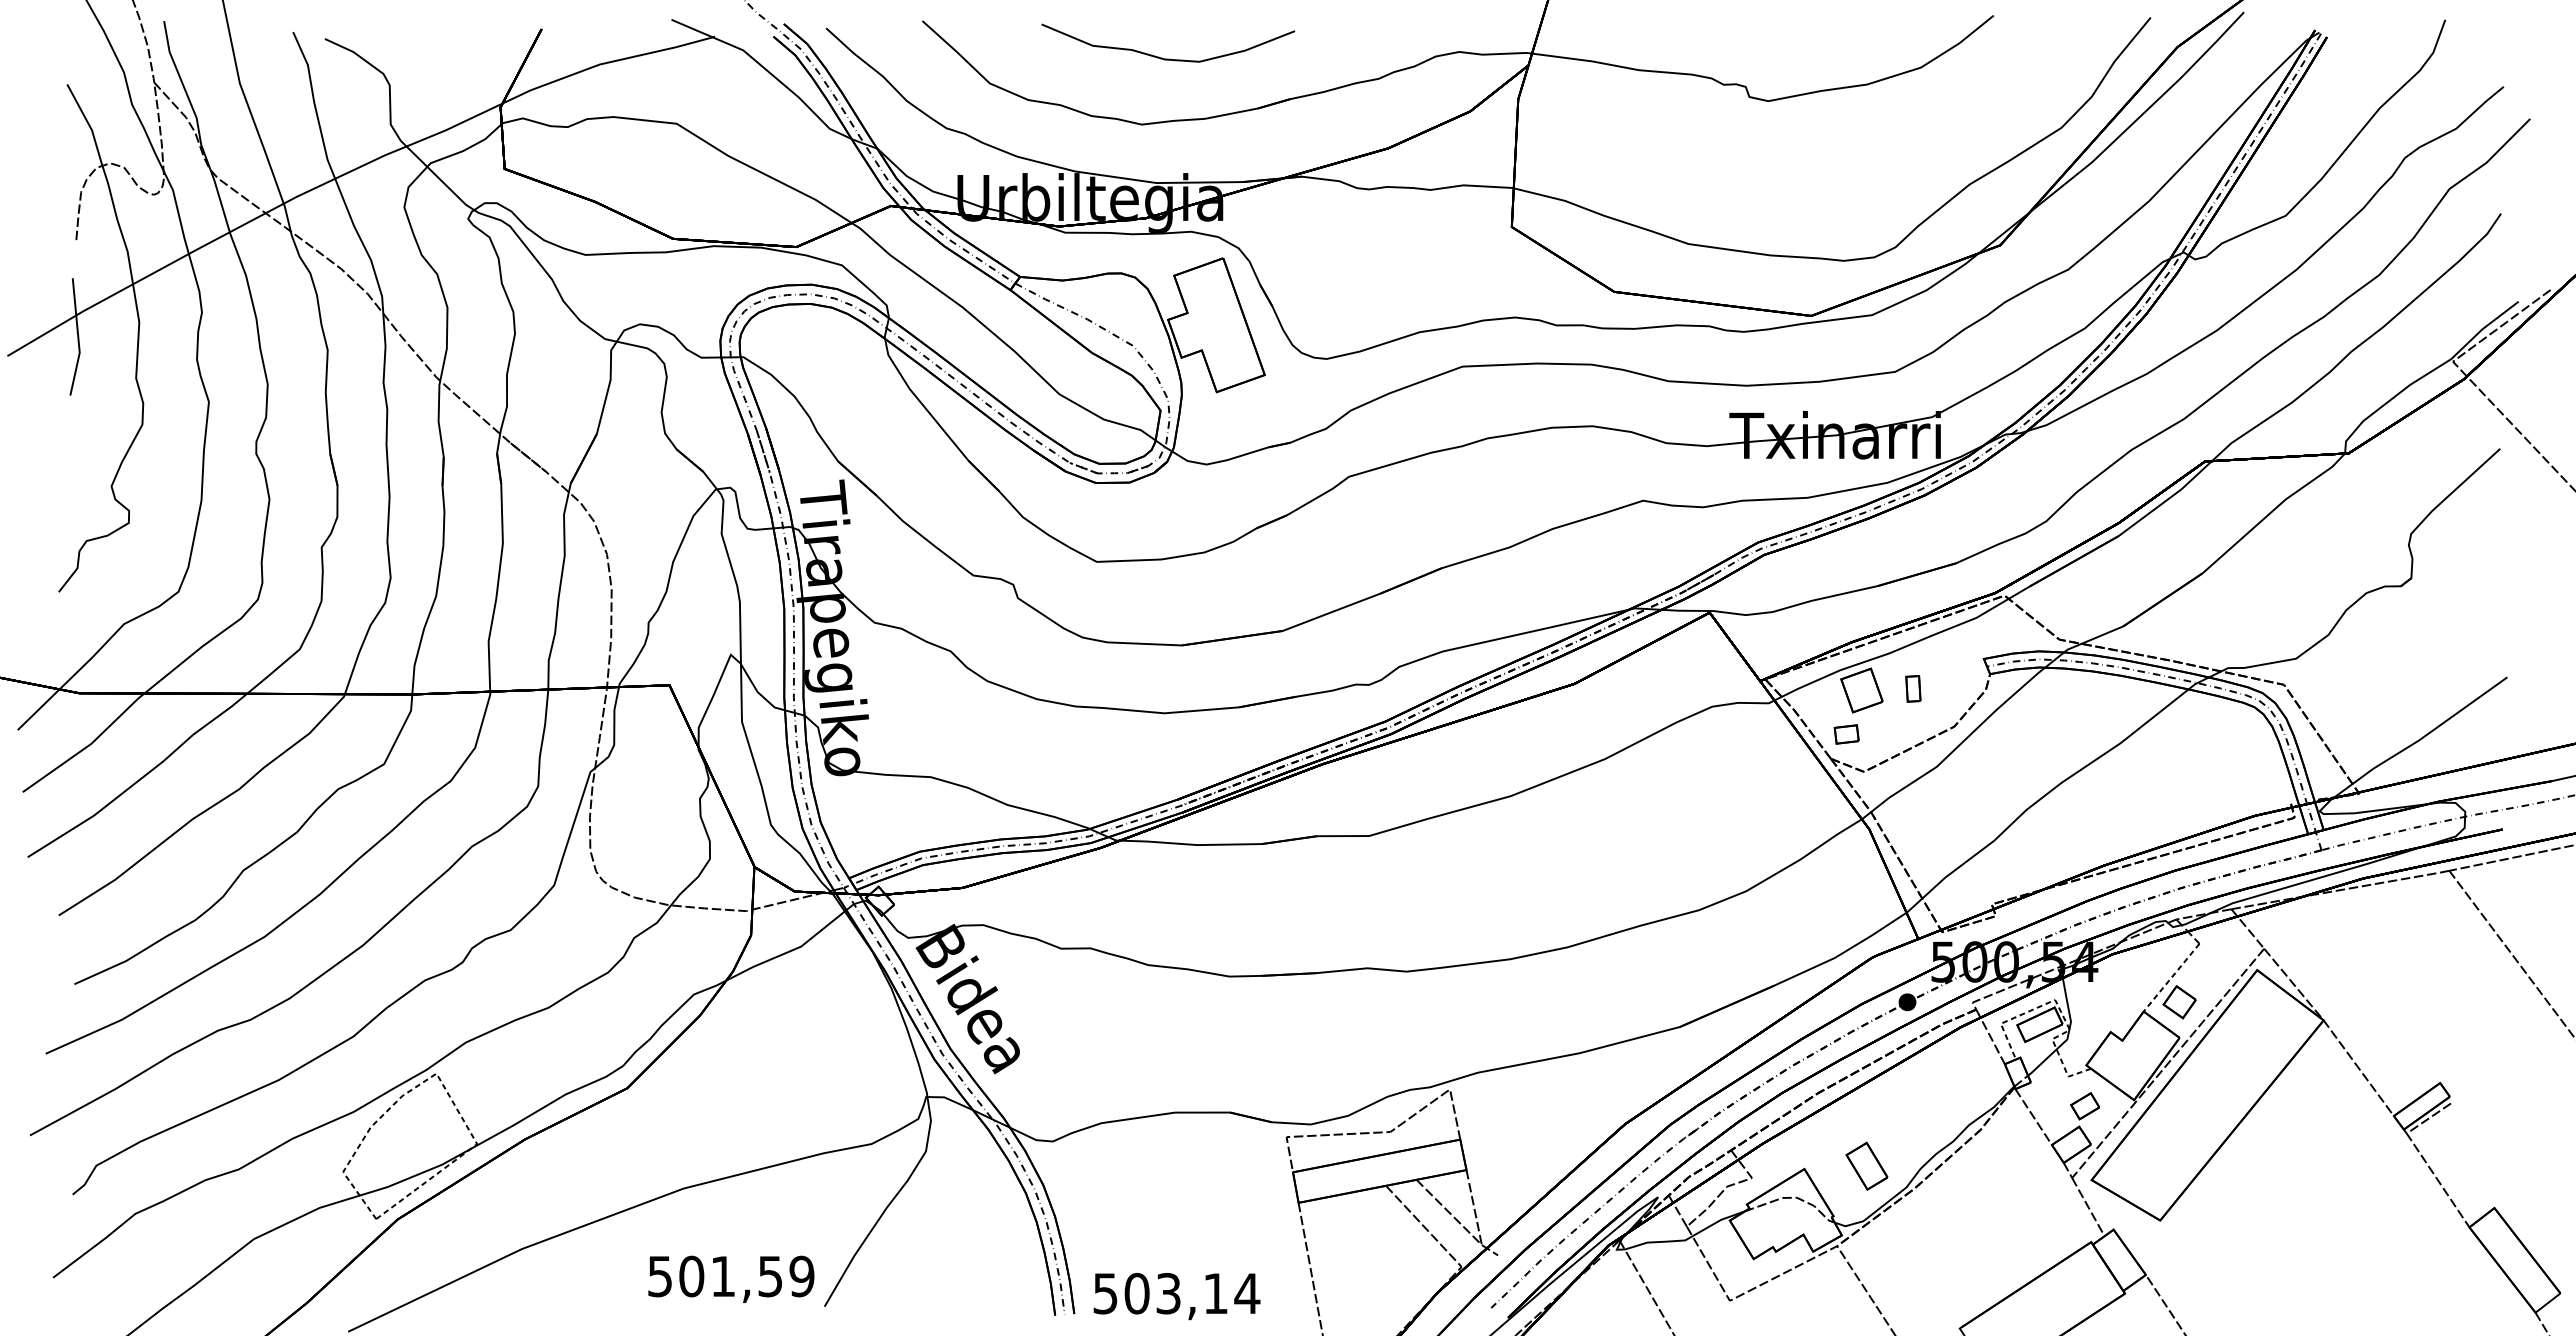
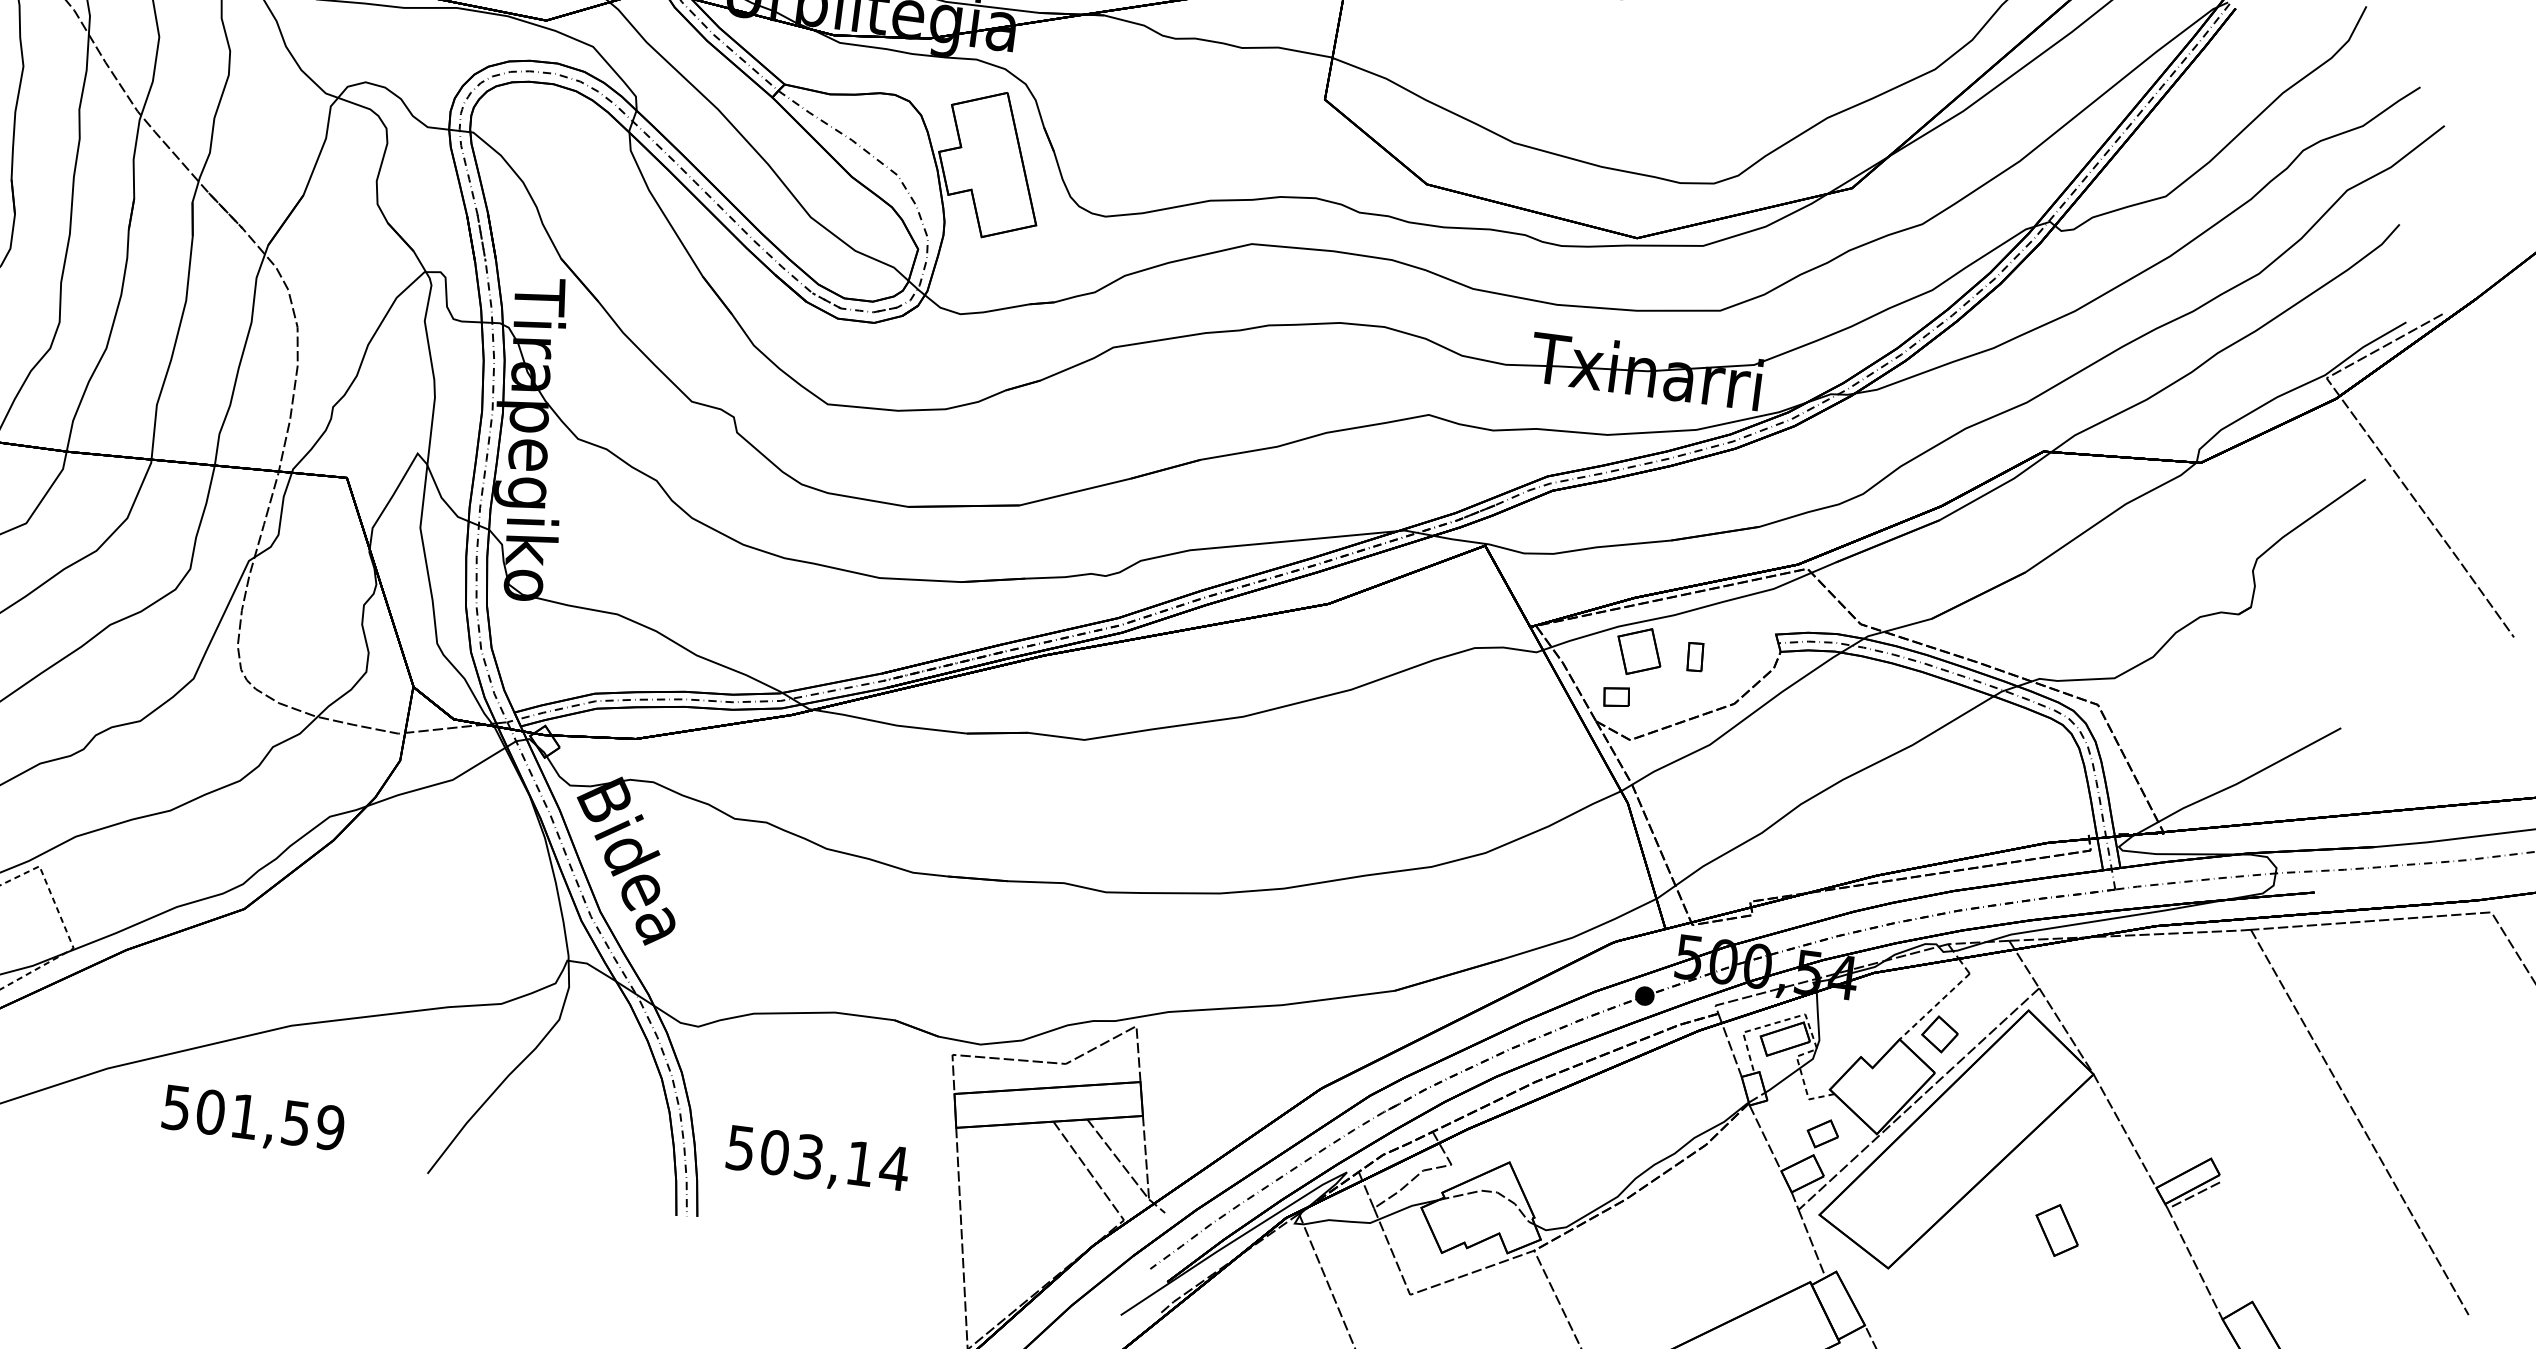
part: (1866, 1165) -> (2056, 1229), moved
text: (731, 1278) -> (253, 1120), moved
text: (1176, 1296) -> (817, 1161), moved

